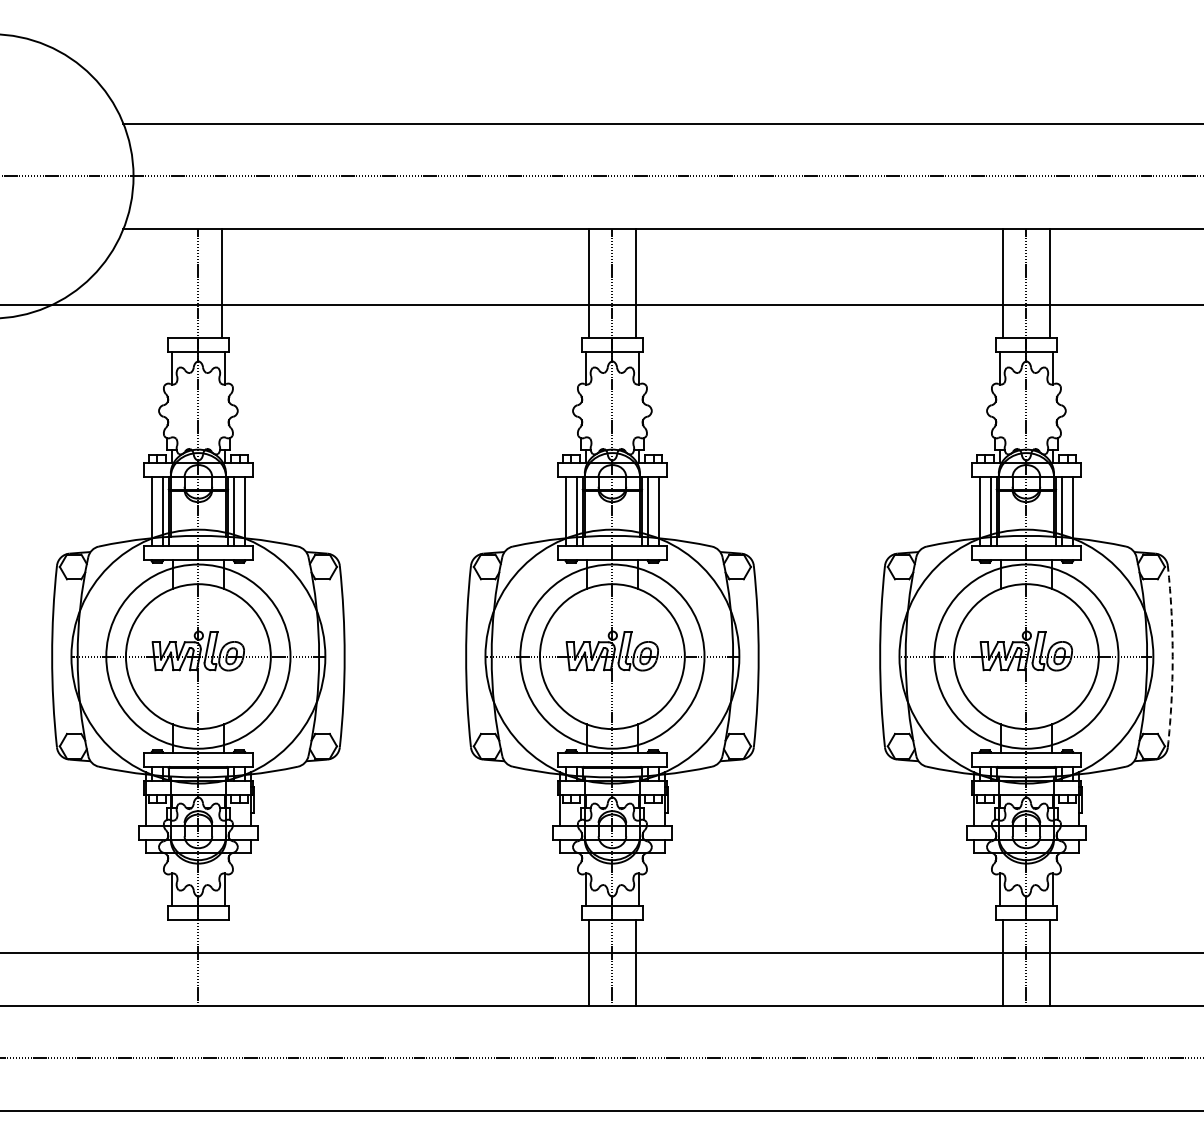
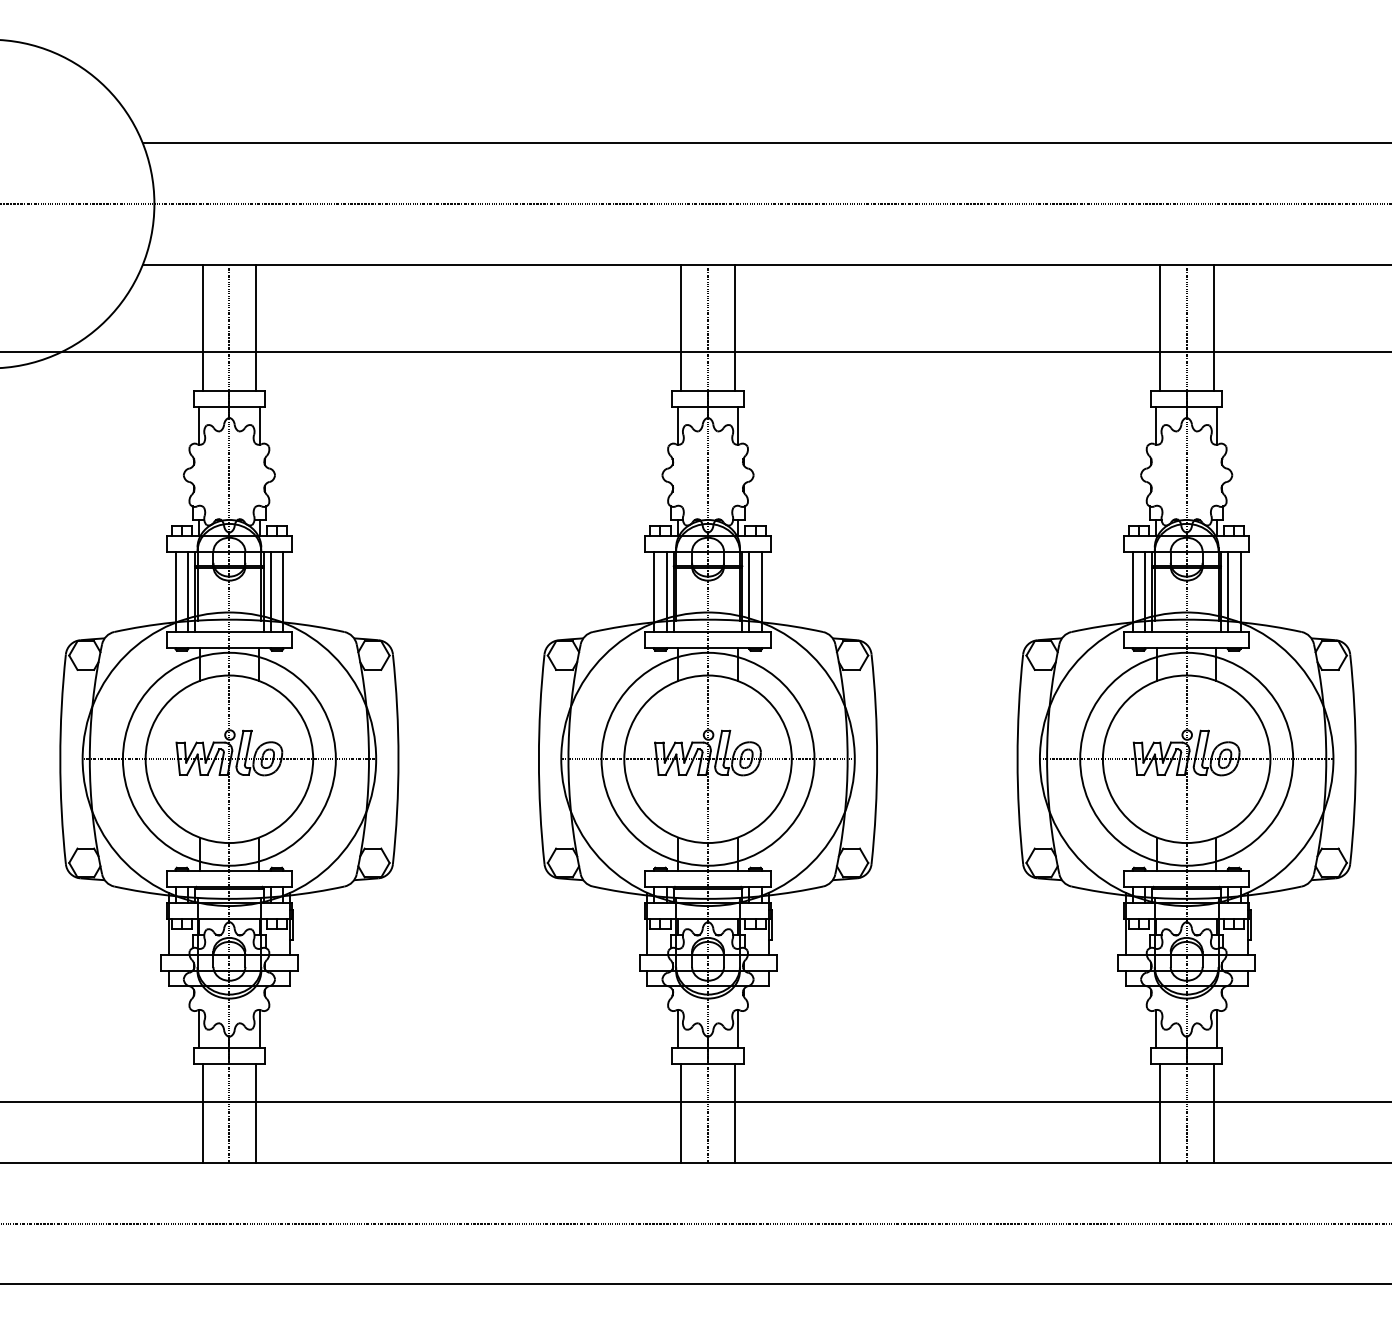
line: (175, 282) -> (202, 326), added
arc: (1172, 656) -> (1355, 759), dashed -> solid
line: (175, 962) -> (202, 1112), added
line: (221, 962) -> (256, 1112), added

